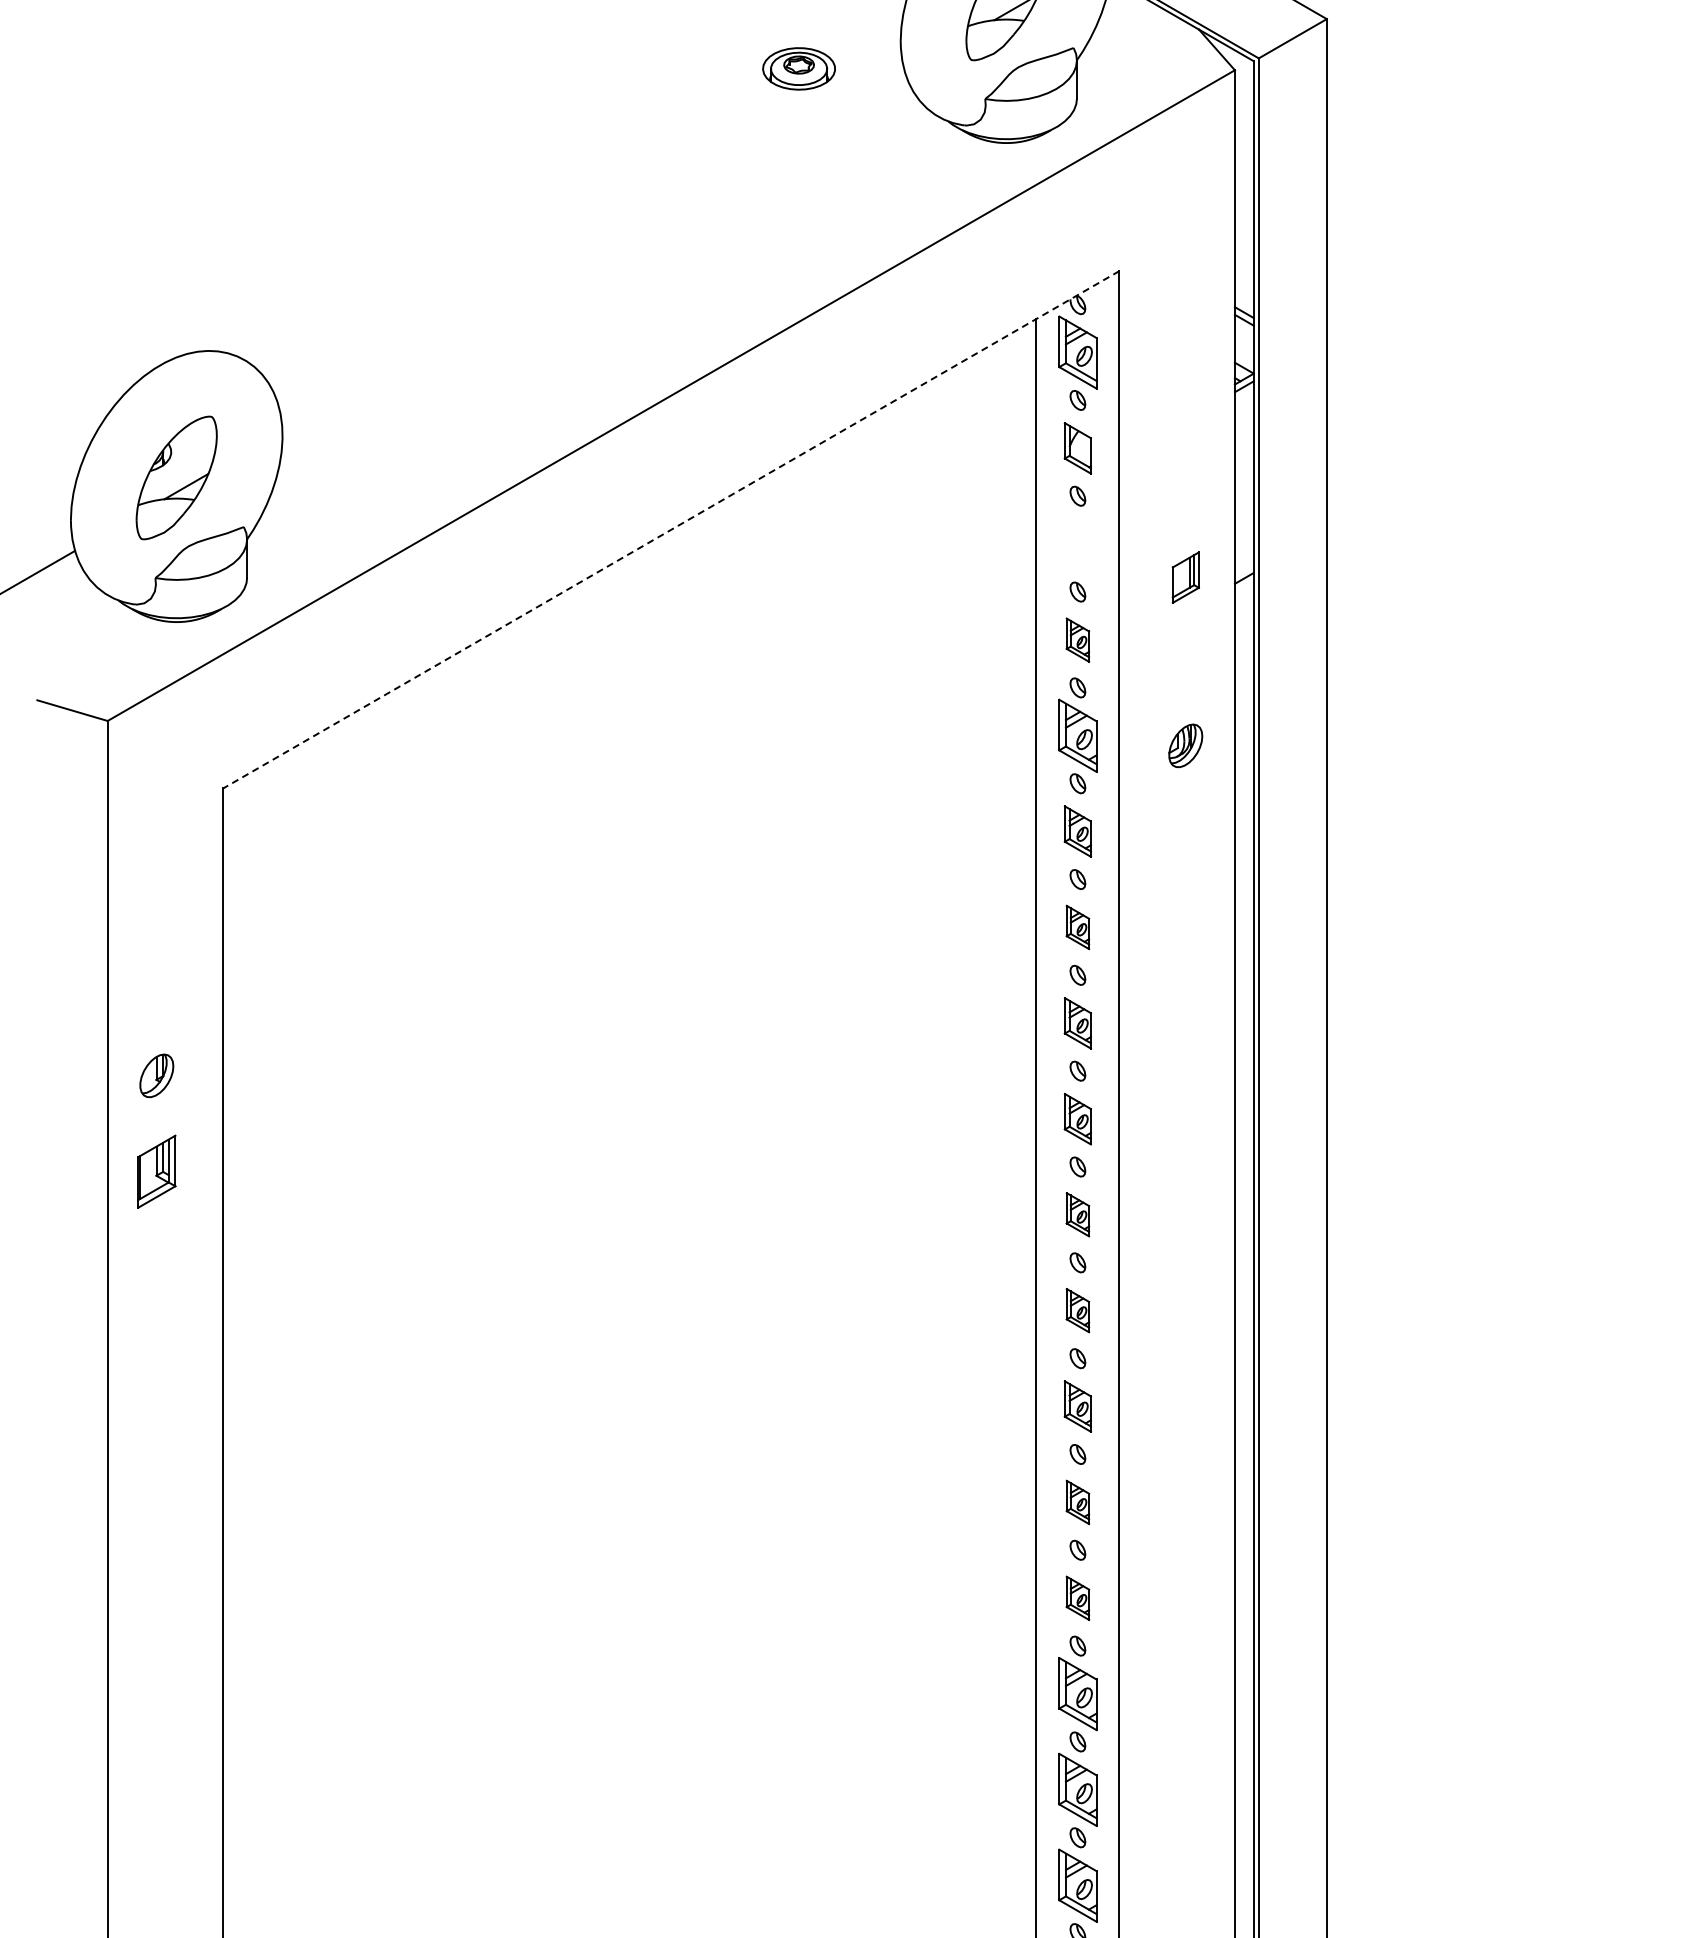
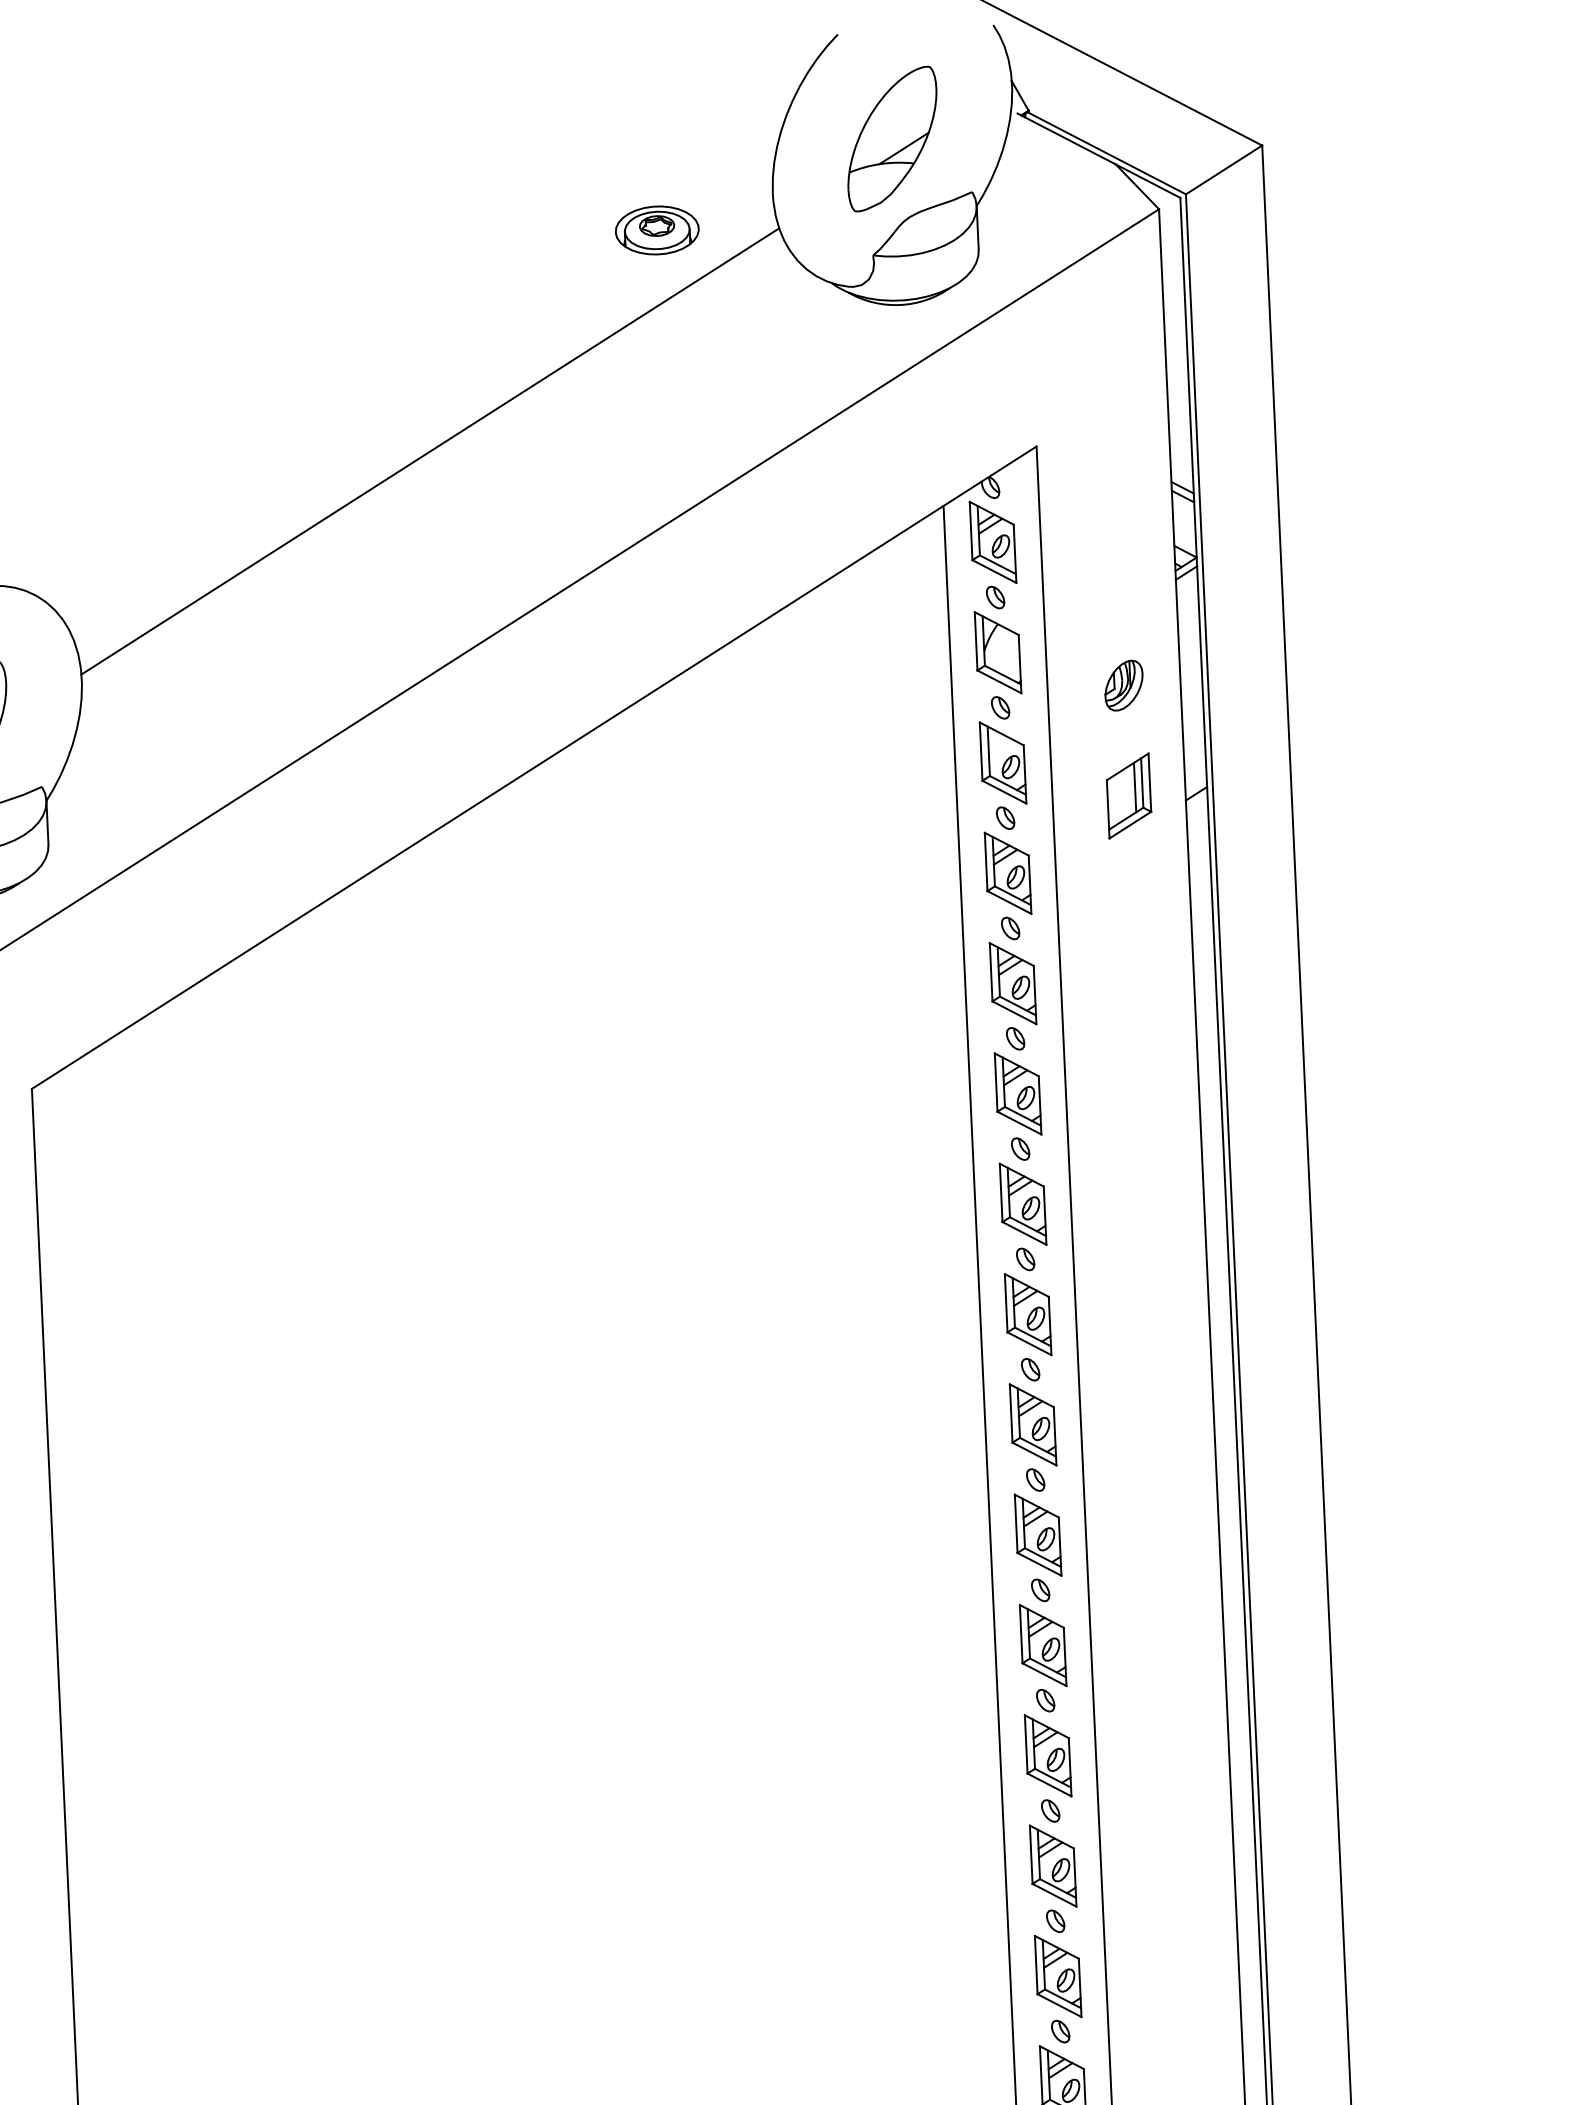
line: (593, 251) -> (430, 451), added
part: (1077, 448) -> (997, 652), size x1.43
line: (670, 530) -> (533, 768), dashed -> solid
part: (1077, 544) -> (1002, 763), added
part: (1185, 577) -> (1128, 795), size x1.43
part: (1077, 640) -> (1007, 873), size x1.67
part: (1185, 745) -> (1123, 685), moved
part: (1077, 831) -> (1017, 1093), size x1.43
part: (1077, 927) -> (1022, 1204), size x1.67
part: (1077, 1023) -> (1027, 1314), size x1.43
part: (1077, 1119) -> (1032, 1425), size x1.43
part: (1077, 1214) -> (1037, 1534), size x1.67
part: (1077, 1310) -> (1042, 1645), size x1.67
part: (1077, 1406) -> (1047, 1755), size x1.43
part: (1077, 1502) -> (1052, 1866), size x1.67
part: (1077, 1598) -> (1057, 1976), size x1.67

